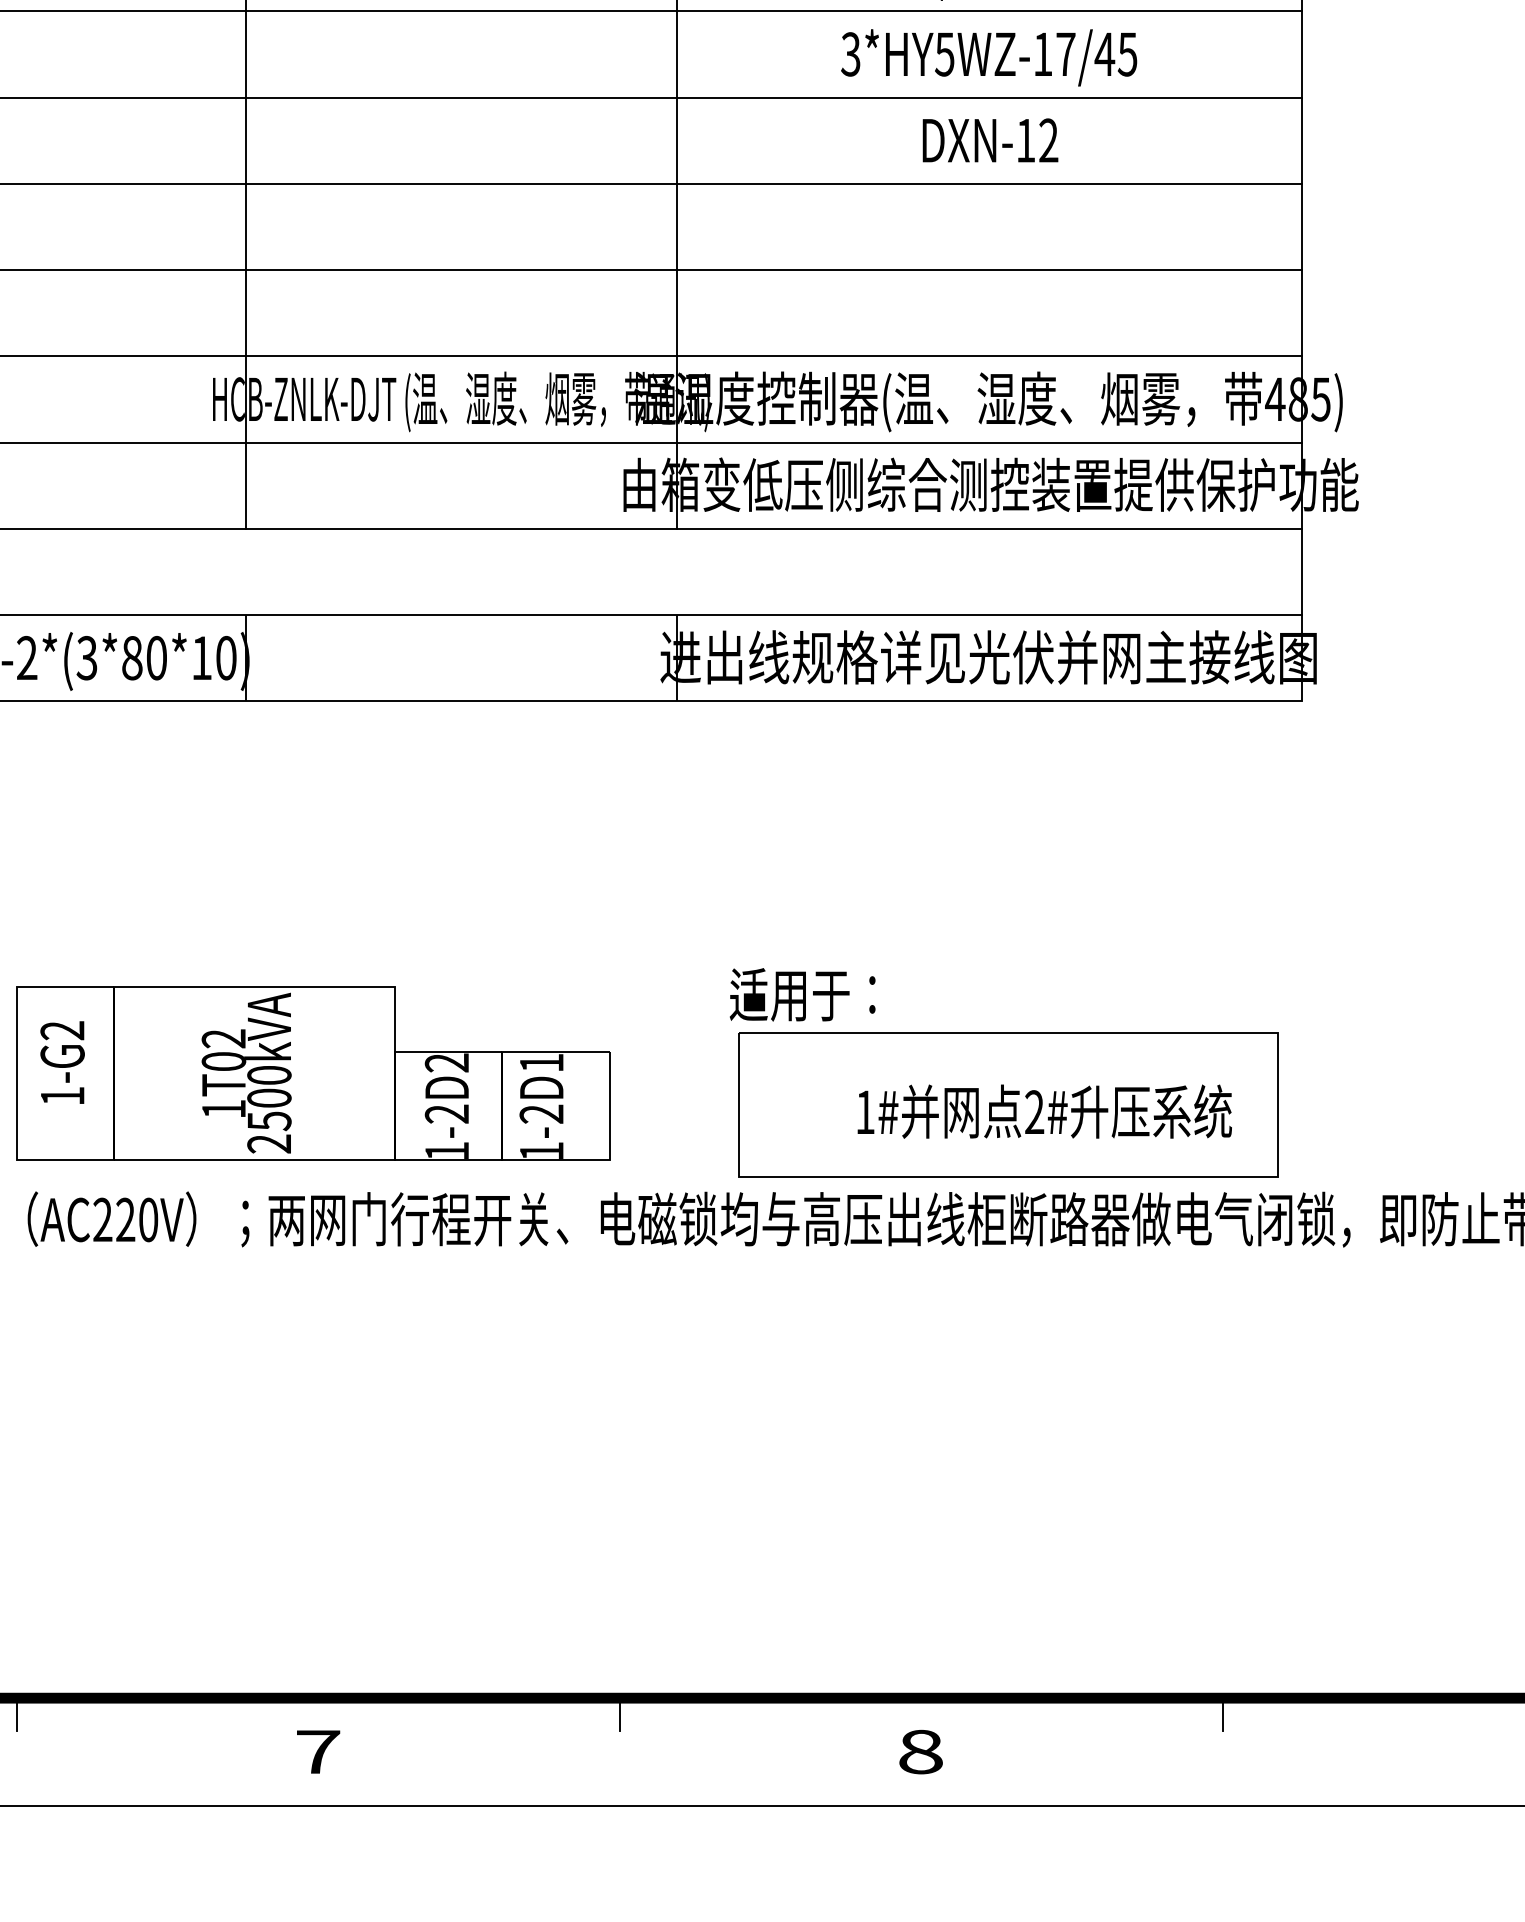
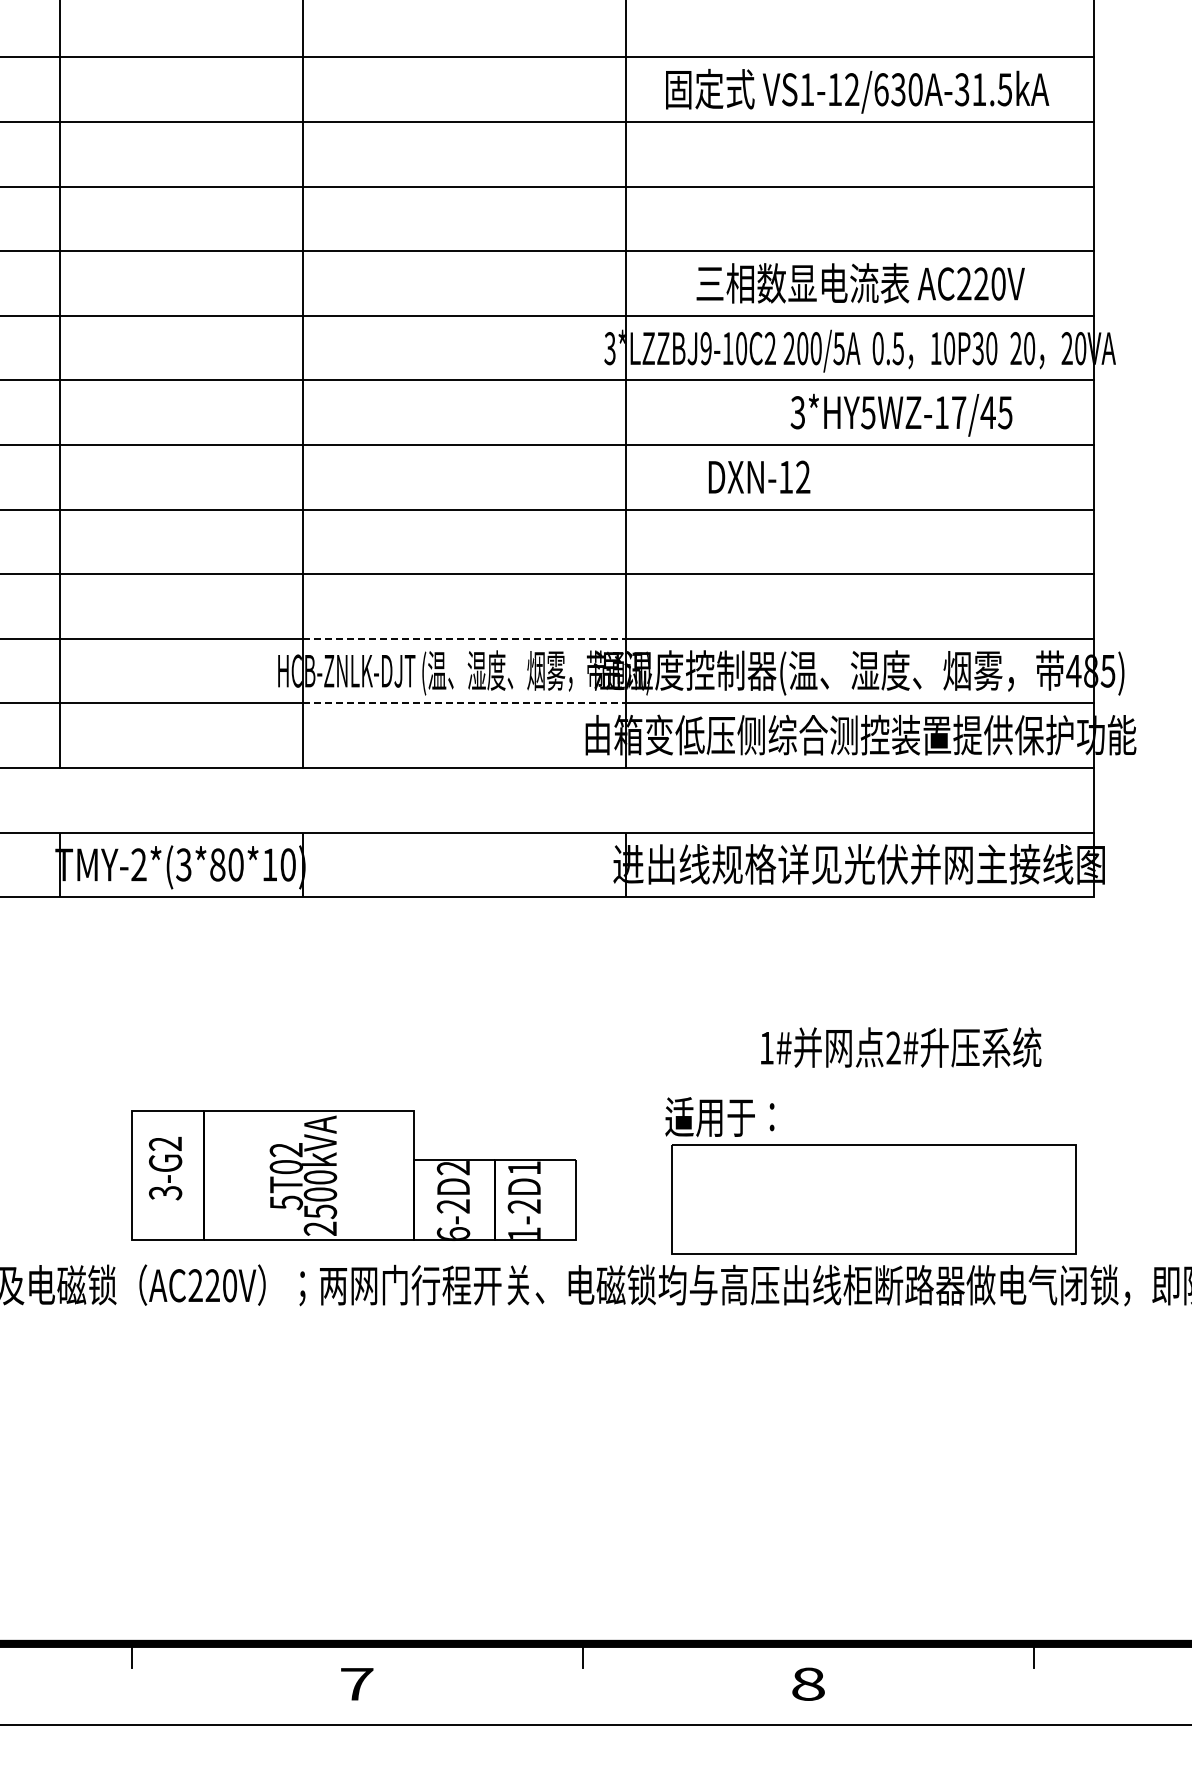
text: (989, 56) -> (901, 414), moved
text: (990, 139) -> (759, 476), moved
line: (461, 355) -> (464, 638), solid -> dashed
line: (461, 442) -> (464, 703), solid -> dashed
text: (62, 1096) -> (165, 1193), 1-G2 -> 3-G2
text: (224, 1108) -> (286, 1202), 1T02 -> 5T02
text: (1045, 1111) -> (901, 1047), moved
text: (447, 1148) -> (453, 1232), 1-2D2 -> 6-2D2

